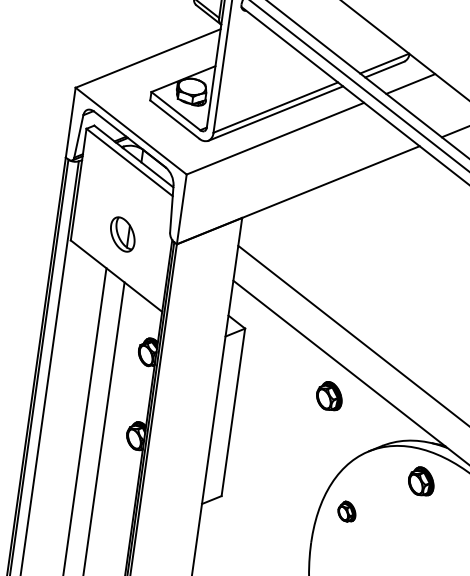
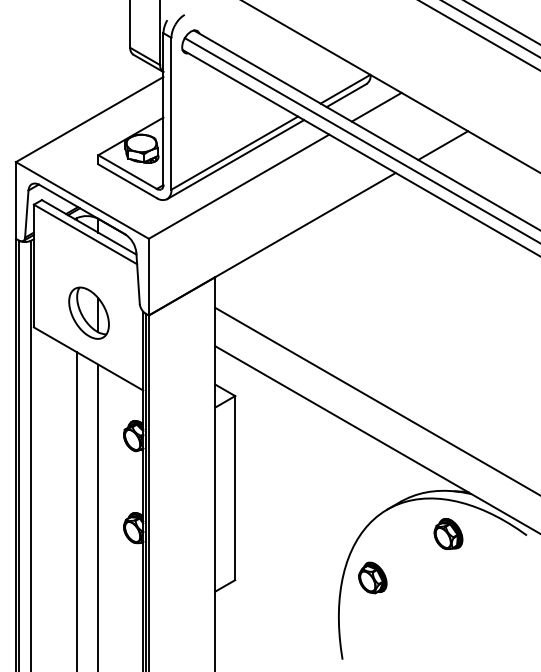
part: (122, 233) -> (88, 312), size x1.43
part: (329, 395) -> (336, 455), removed
part: (346, 511) -> (372, 577), size x1.43

